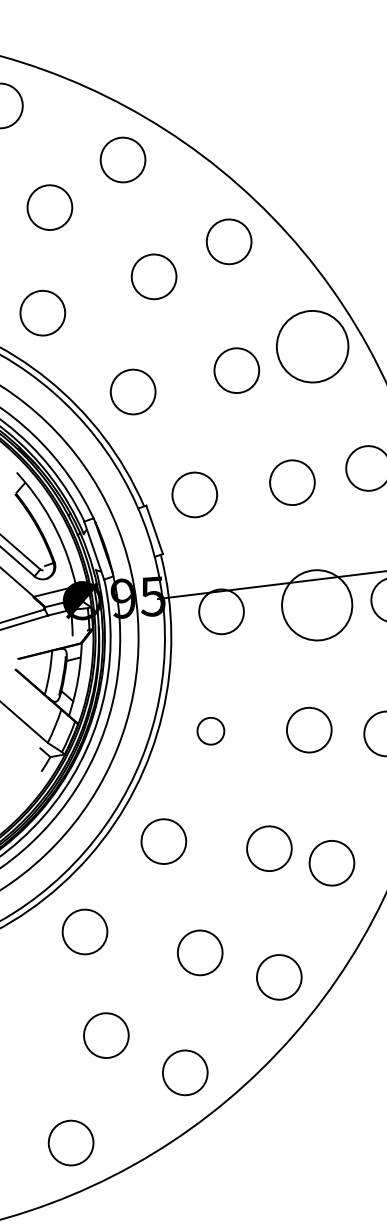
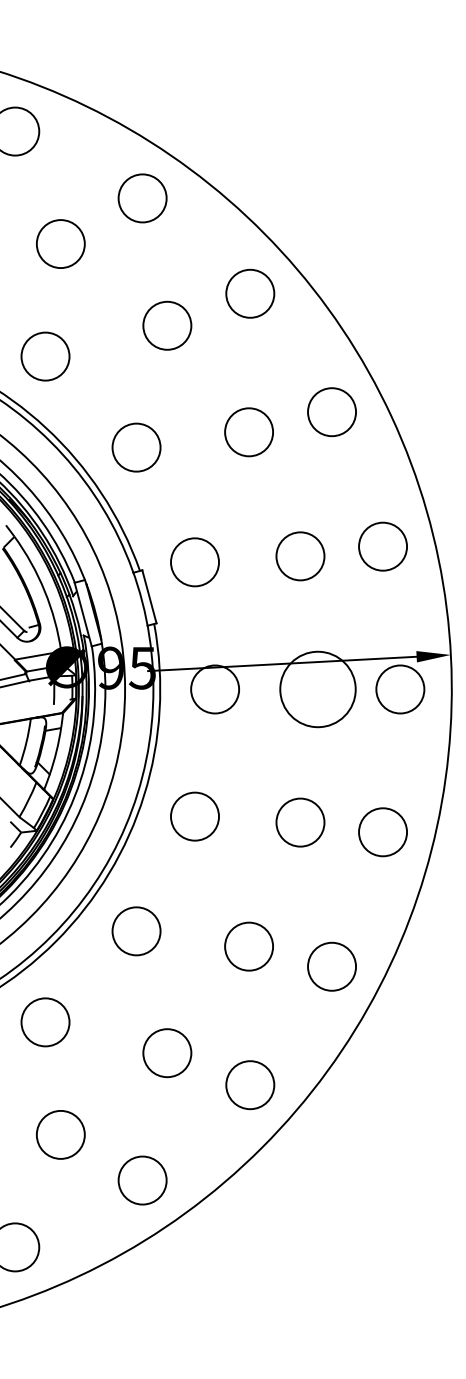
circle: (313, 346) -> (332, 412), size x0.62
circle: (210, 731) -> (194, 816), size x1.67
circle: (331, 863) -> (331, 966), moved

